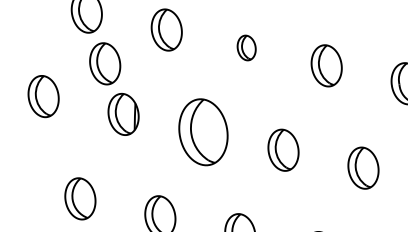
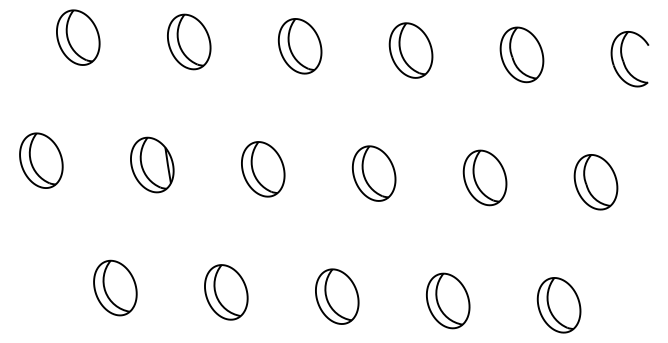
part: (246, 48) -> (299, 46), size x1.67
part: (105, 63) -> (115, 101), removed
part: (203, 132) -> (263, 169), size x0.62

